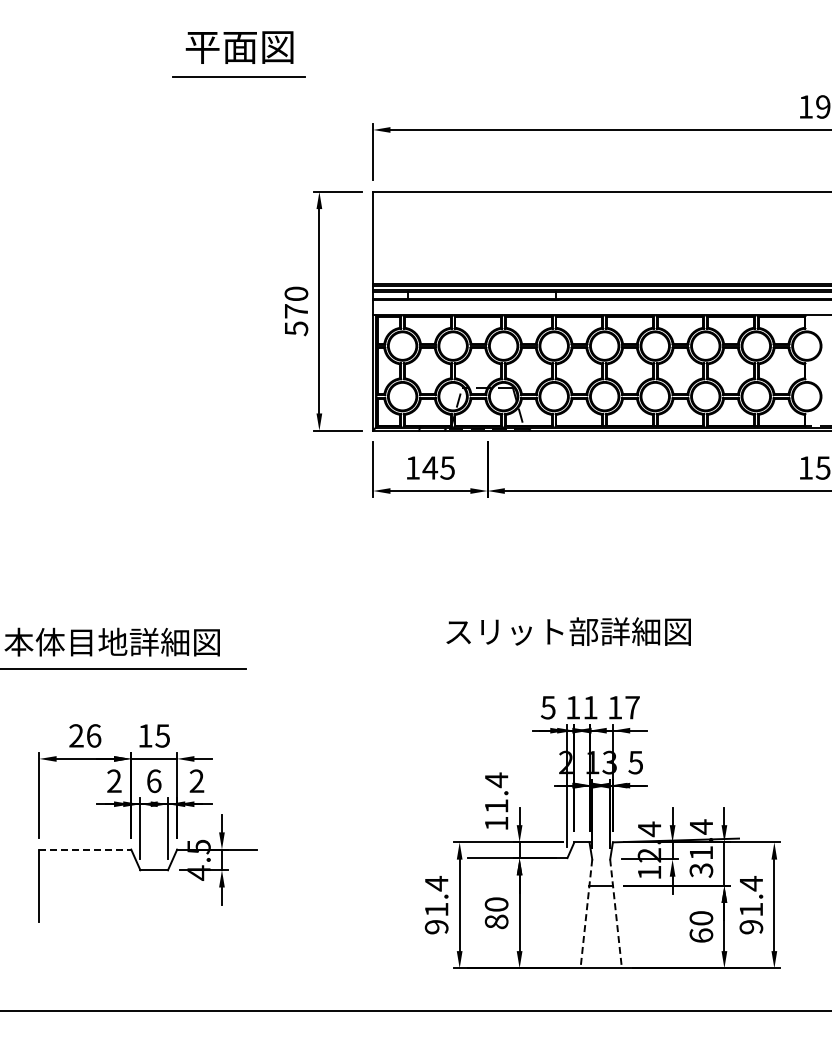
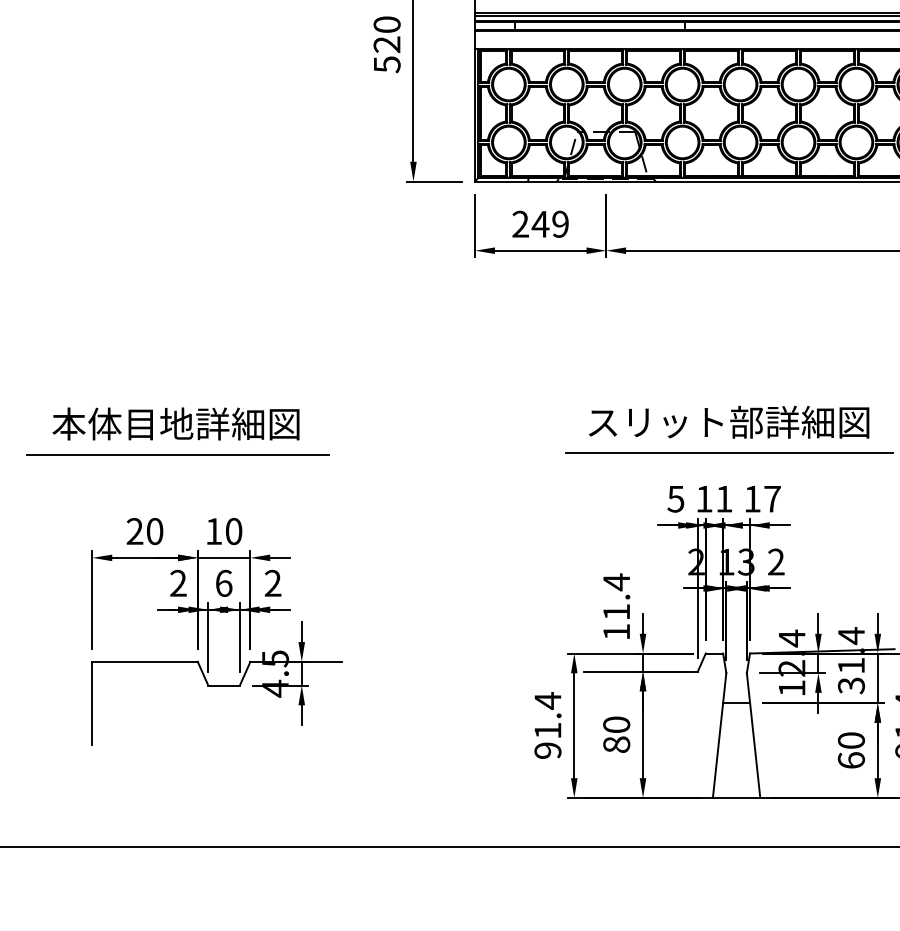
text: (295, 311) -> (386, 44), 570 -> 520
text: (429, 467) -> (539, 223), 145 -> 249
text: (568, 631) -> (728, 422), moved
line: (594, 667) -> (728, 453), added
text: (94, 735) -> (155, 530), 26 -> 20
text: (162, 735) -> (233, 530), 15 -> 10
text: (635, 762) -> (775, 561), 5 -> 2
line: (85, 849) -> (145, 661), dashed -> solid
line: (586, 913) -> (719, 735), dashed -> solid
line: (616, 913) -> (754, 735), dashed -> solid

